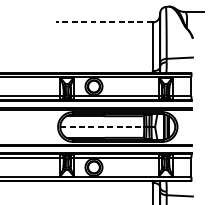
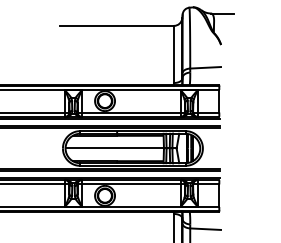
line: (104, 22) -> (117, 25), dashed -> solid
line: (102, 127) -> (115, 148), dashed -> solid

